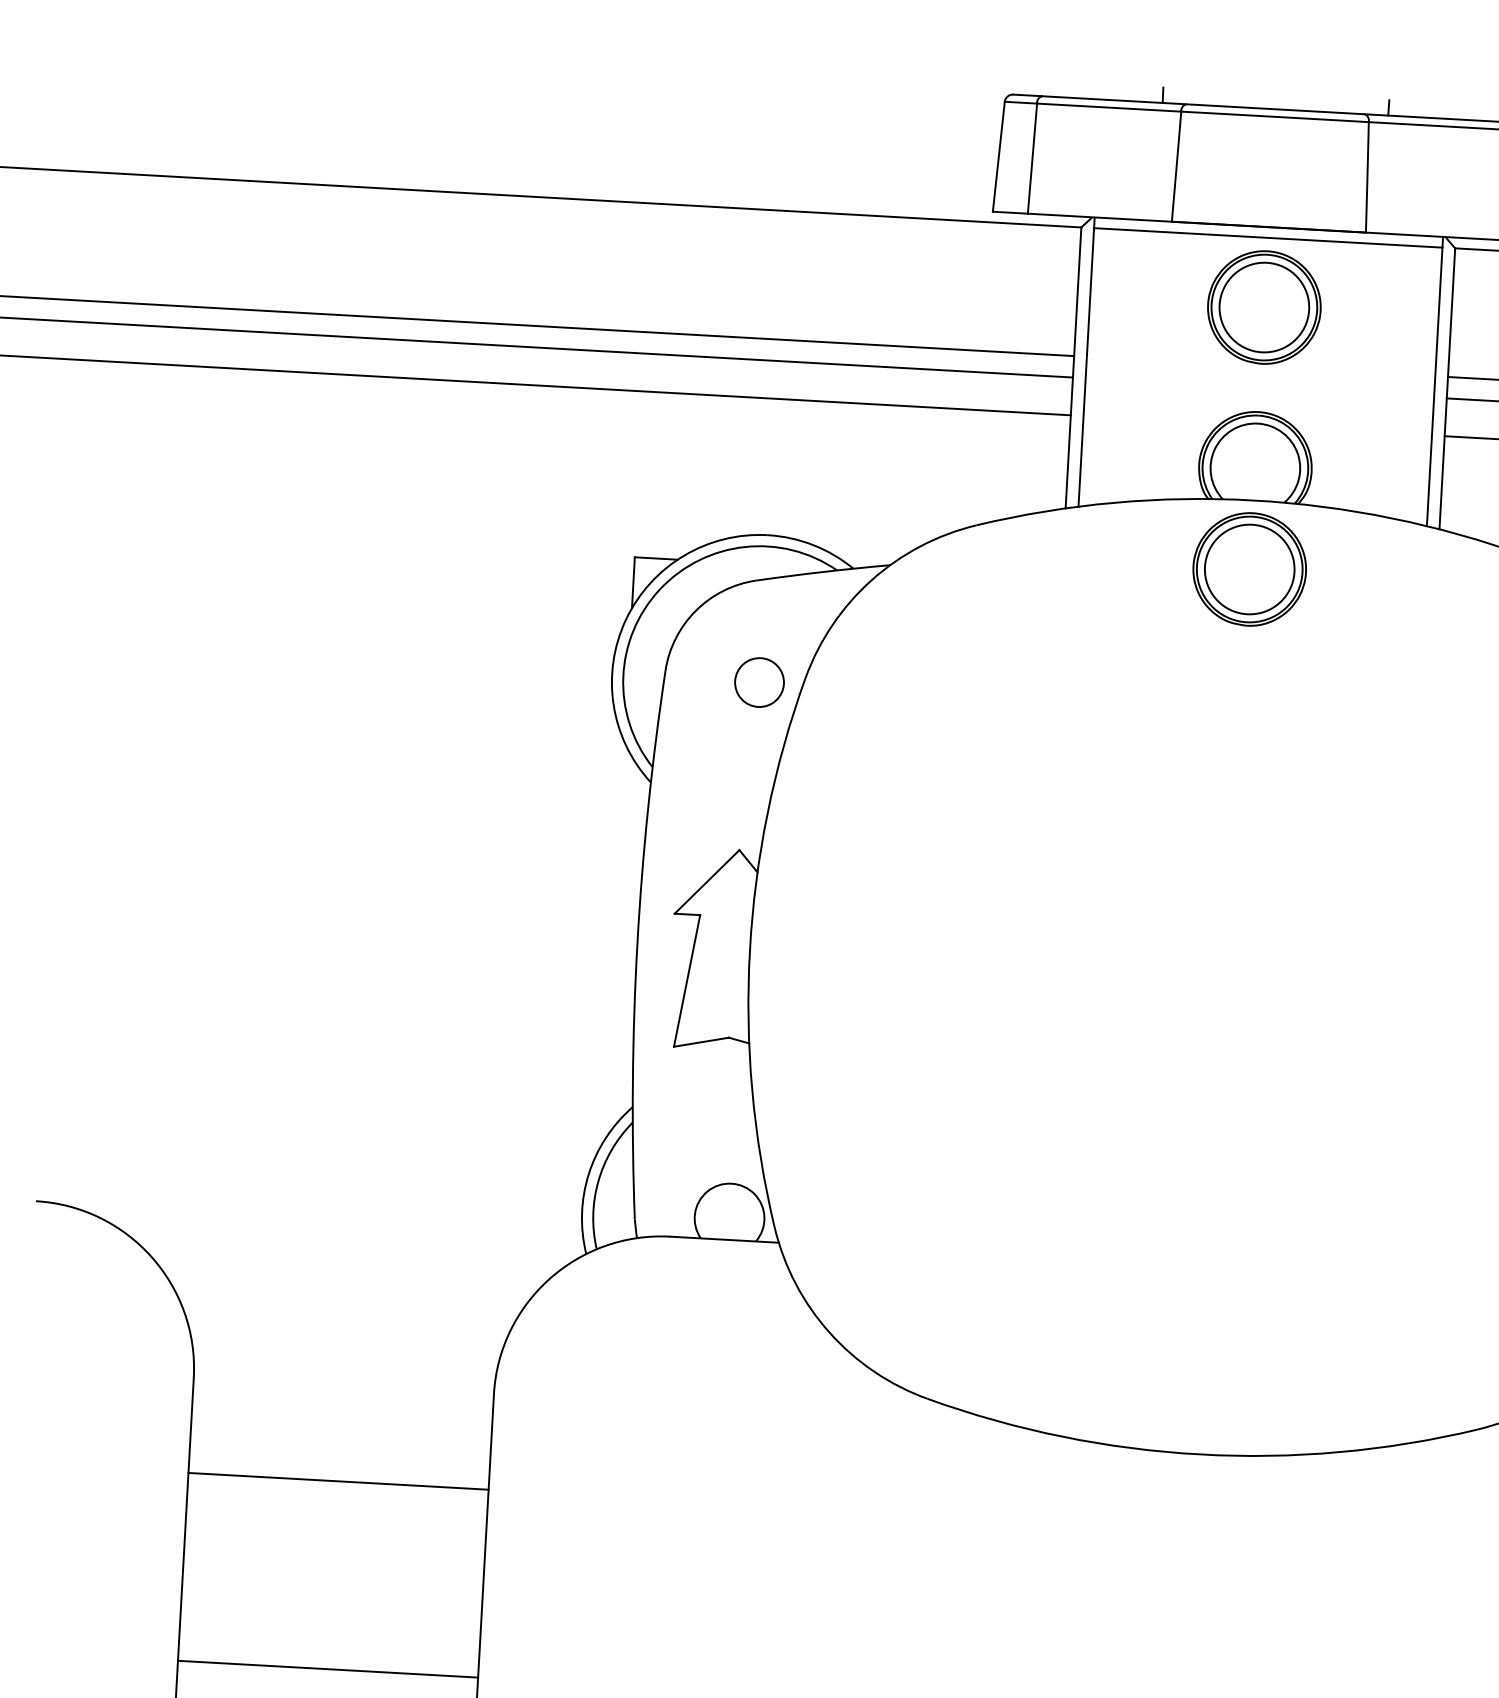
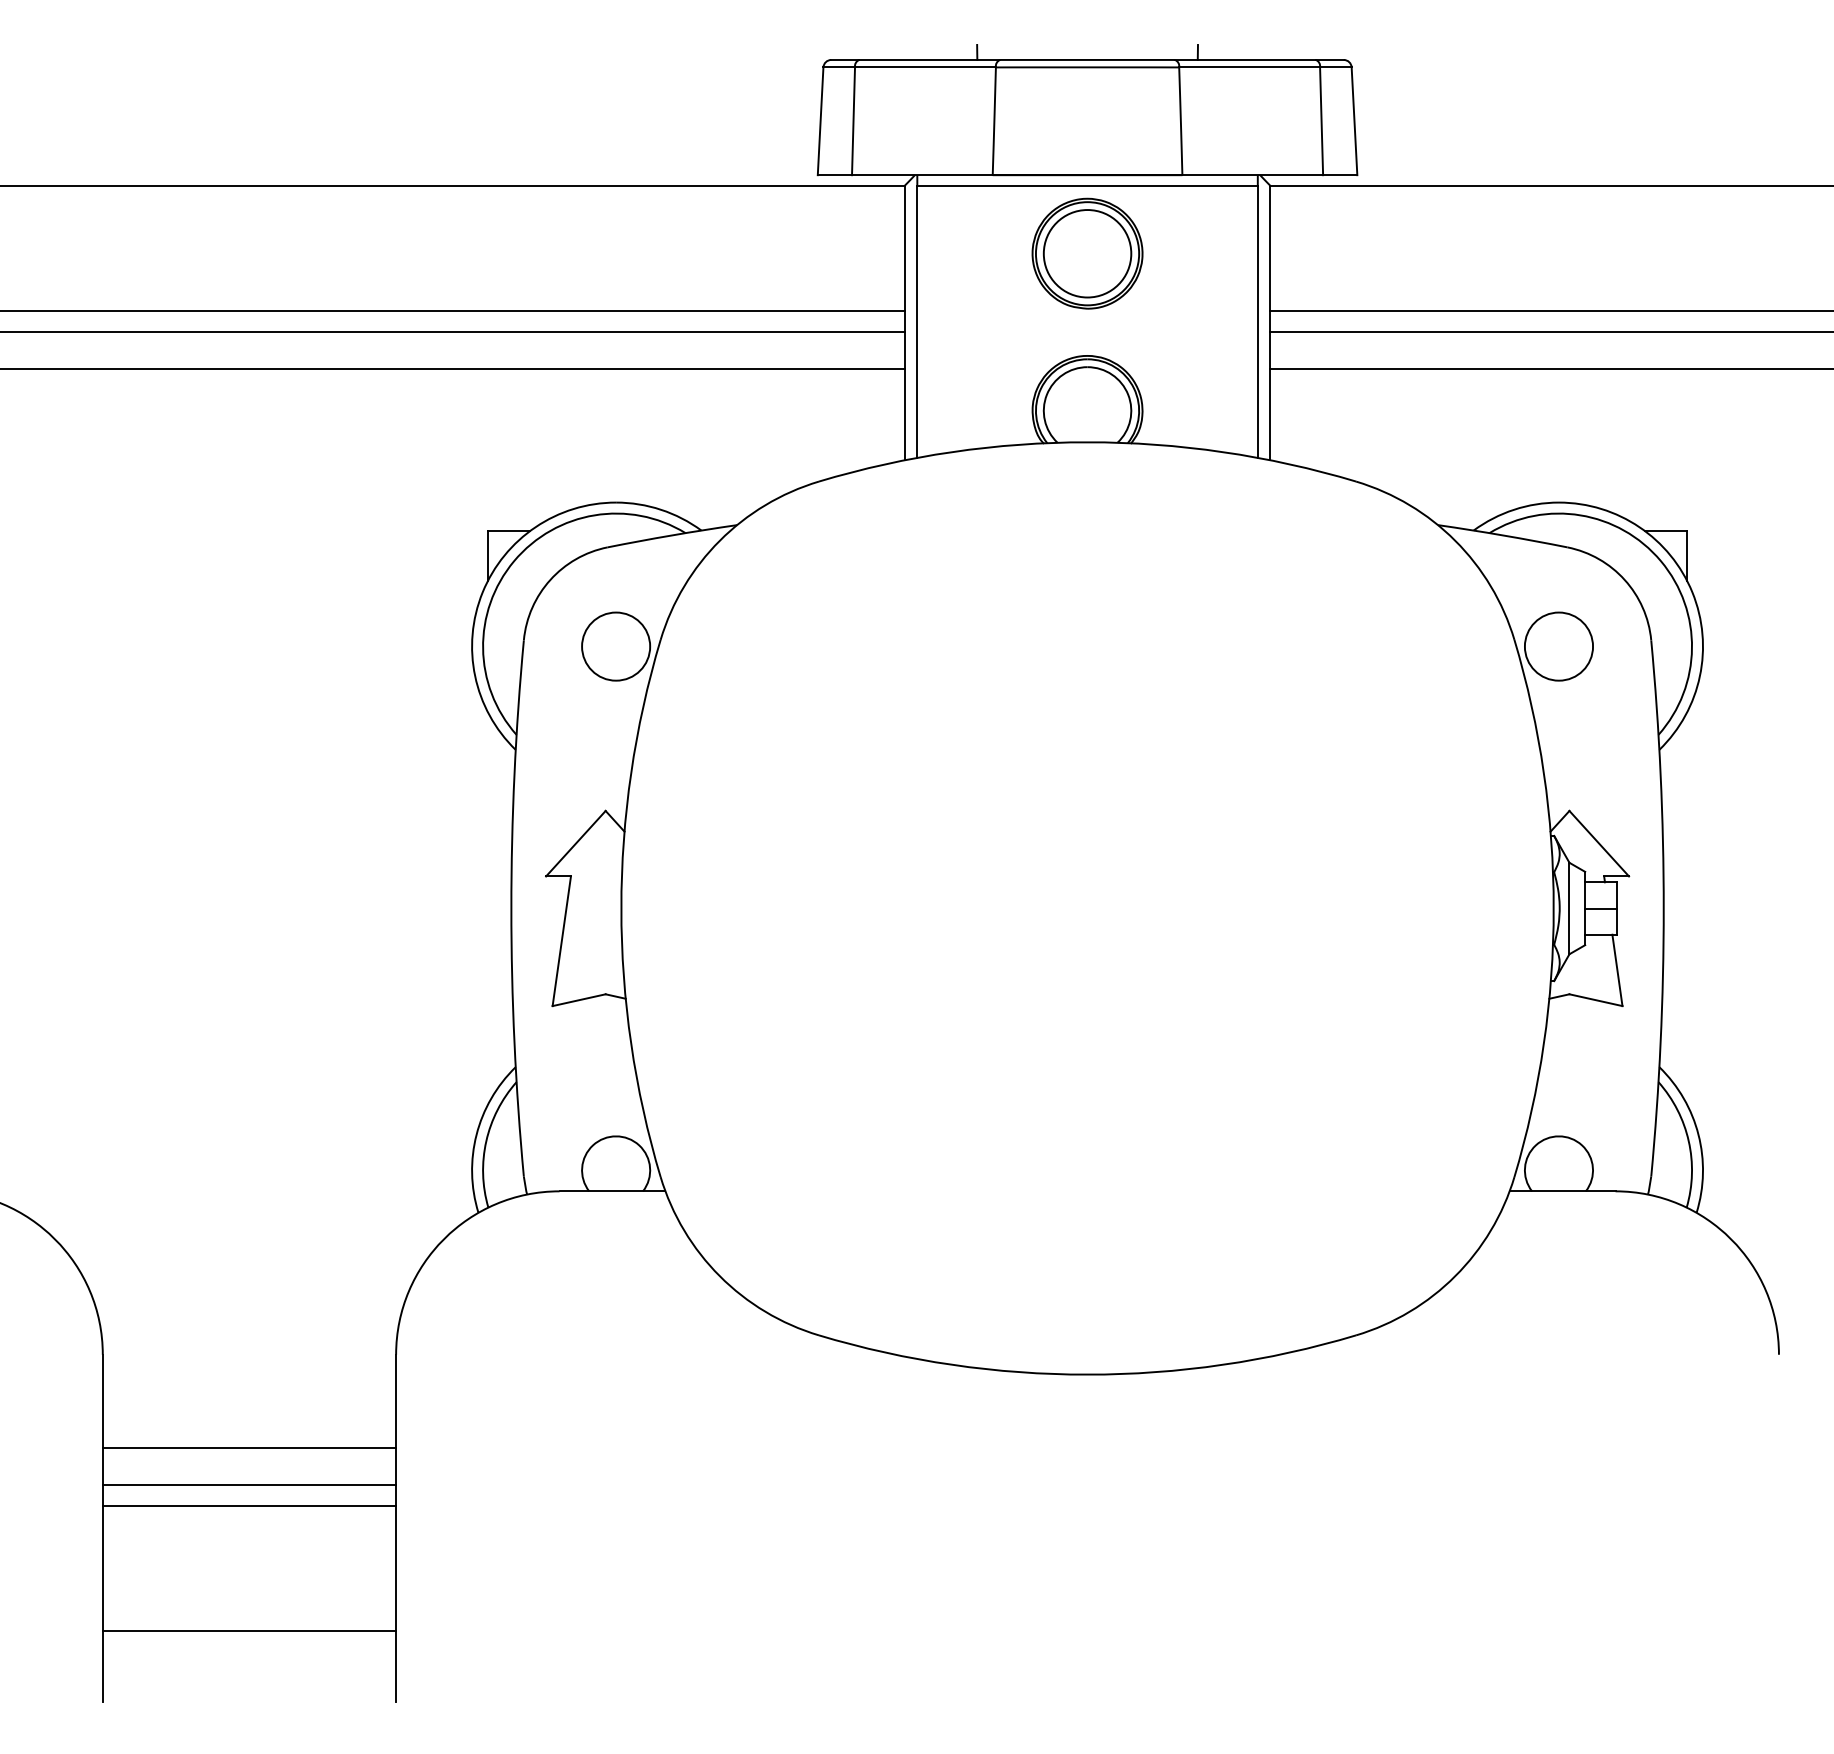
part: (1249, 569) -> (1087, 509), removed
circle: (759, 682) -> (616, 646), size x1.43
line: (336, 1518) -> (249, 1484), added
line: (335, 1540) -> (249, 1505), added

